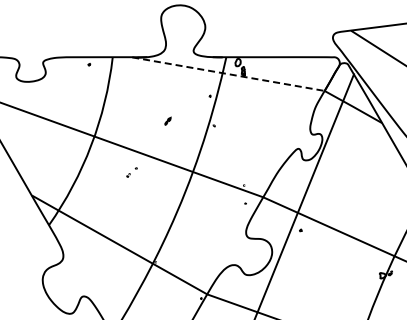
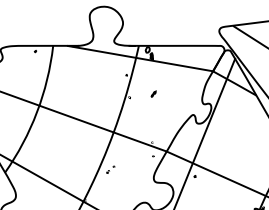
line: (228, 74) -> (140, 58), dashed -> solid
part: (167, 120) -> (153, 93), moved
part: (131, 172) -> (110, 169), moved

